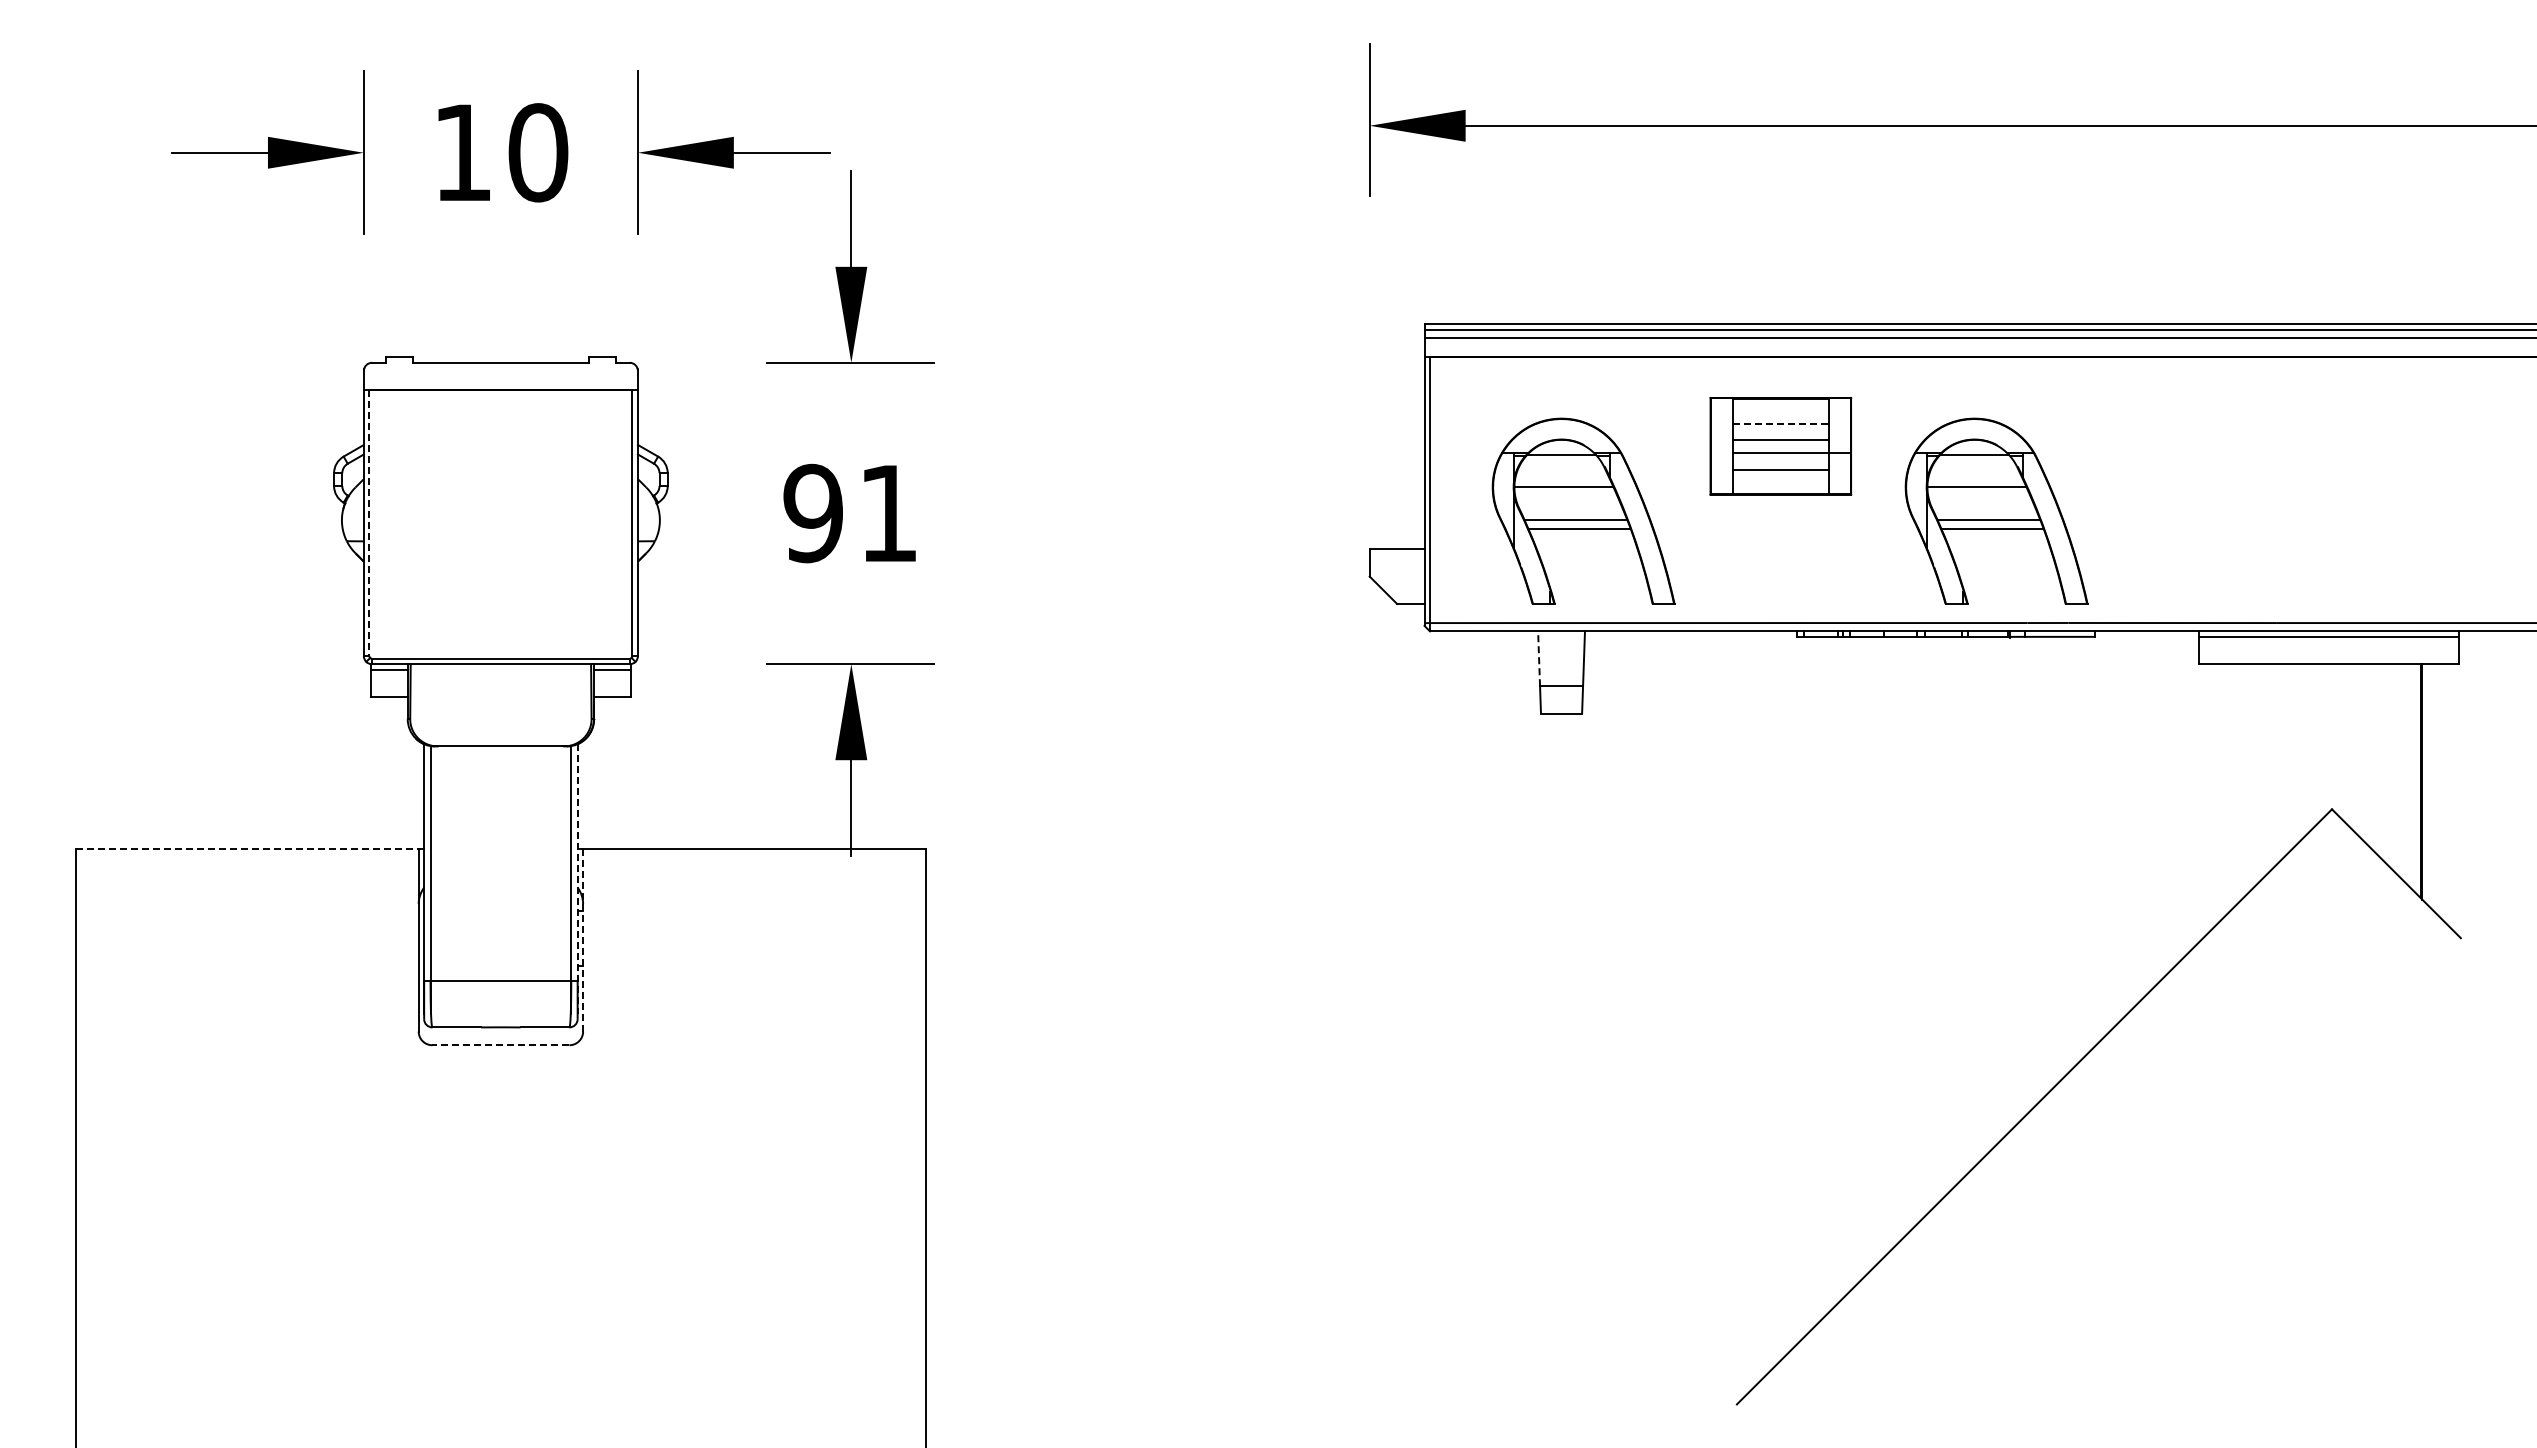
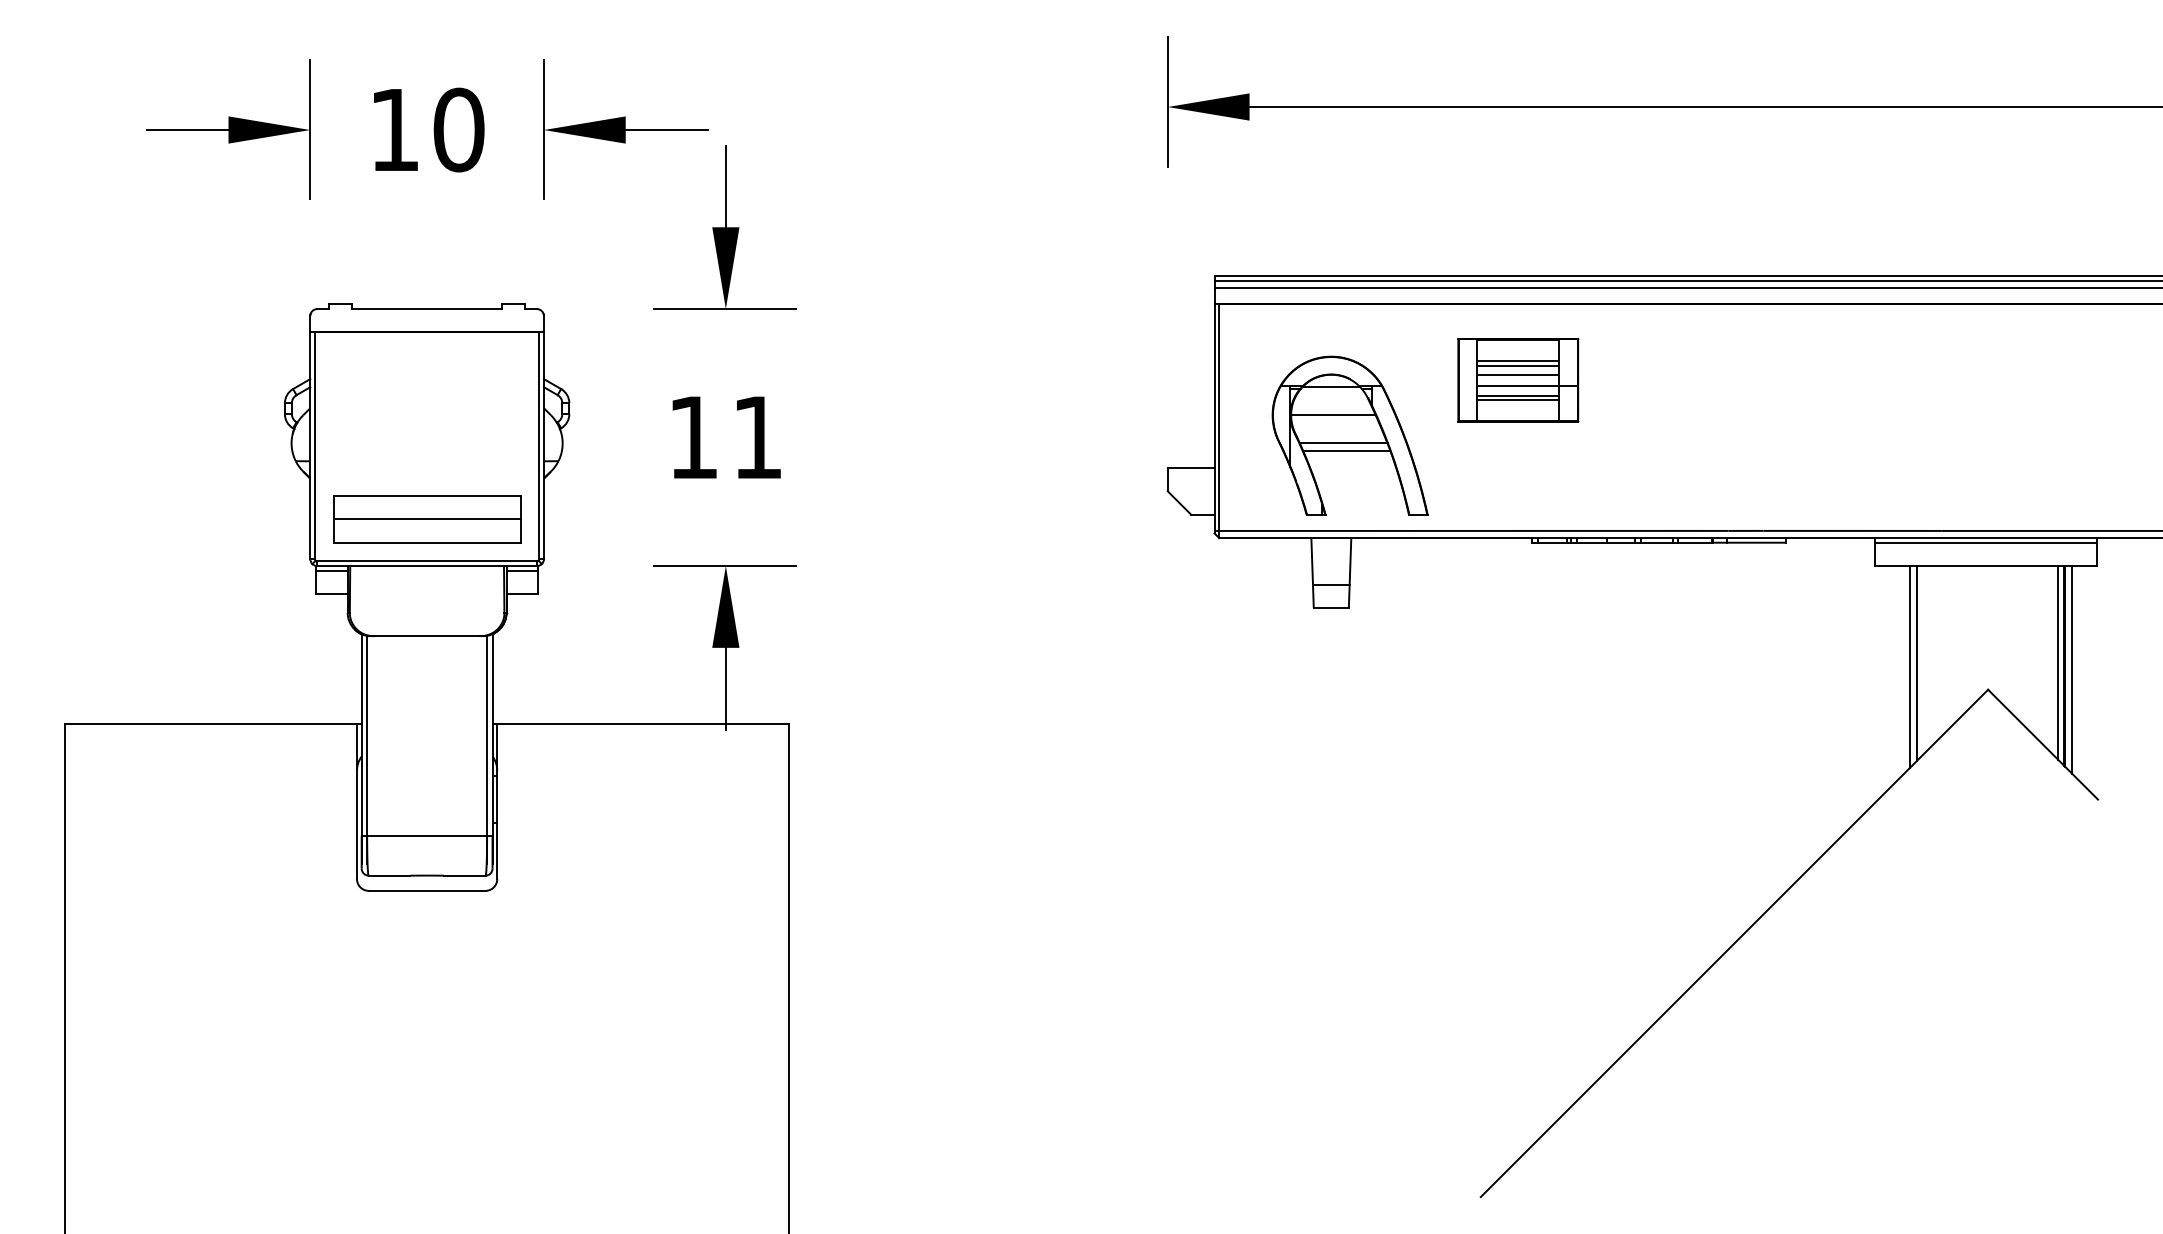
line: (1780, 423) -> (1517, 360), dashed -> solid
line: (1780, 429) -> (1517, 365), added
line: (1780, 464) -> (1517, 395), added
part: (1996, 510) -> (1702, 434), removed
text: (812, 513) -> (692, 437), 91 -> 11
line: (369, 523) -> (315, 446), dashed -> solid
part: (500, 609) -> (426, 519), added
line: (1539, 658) -> (1312, 561), dashed -> solid
line: (2414, 777) -> (2058, 662), added
line: (2248, 778) -> (1916, 663), added
line: (2239, 782) -> (1909, 666), added
line: (2430, 785) -> (2072, 669), added
line: (247, 849) -> (211, 723), dashed -> solid
line: (577, 878) -> (492, 748), dashed -> solid
line: (583, 940) -> (497, 801), dashed -> solid
line: (500, 1045) -> (426, 891), dashed -> solid

